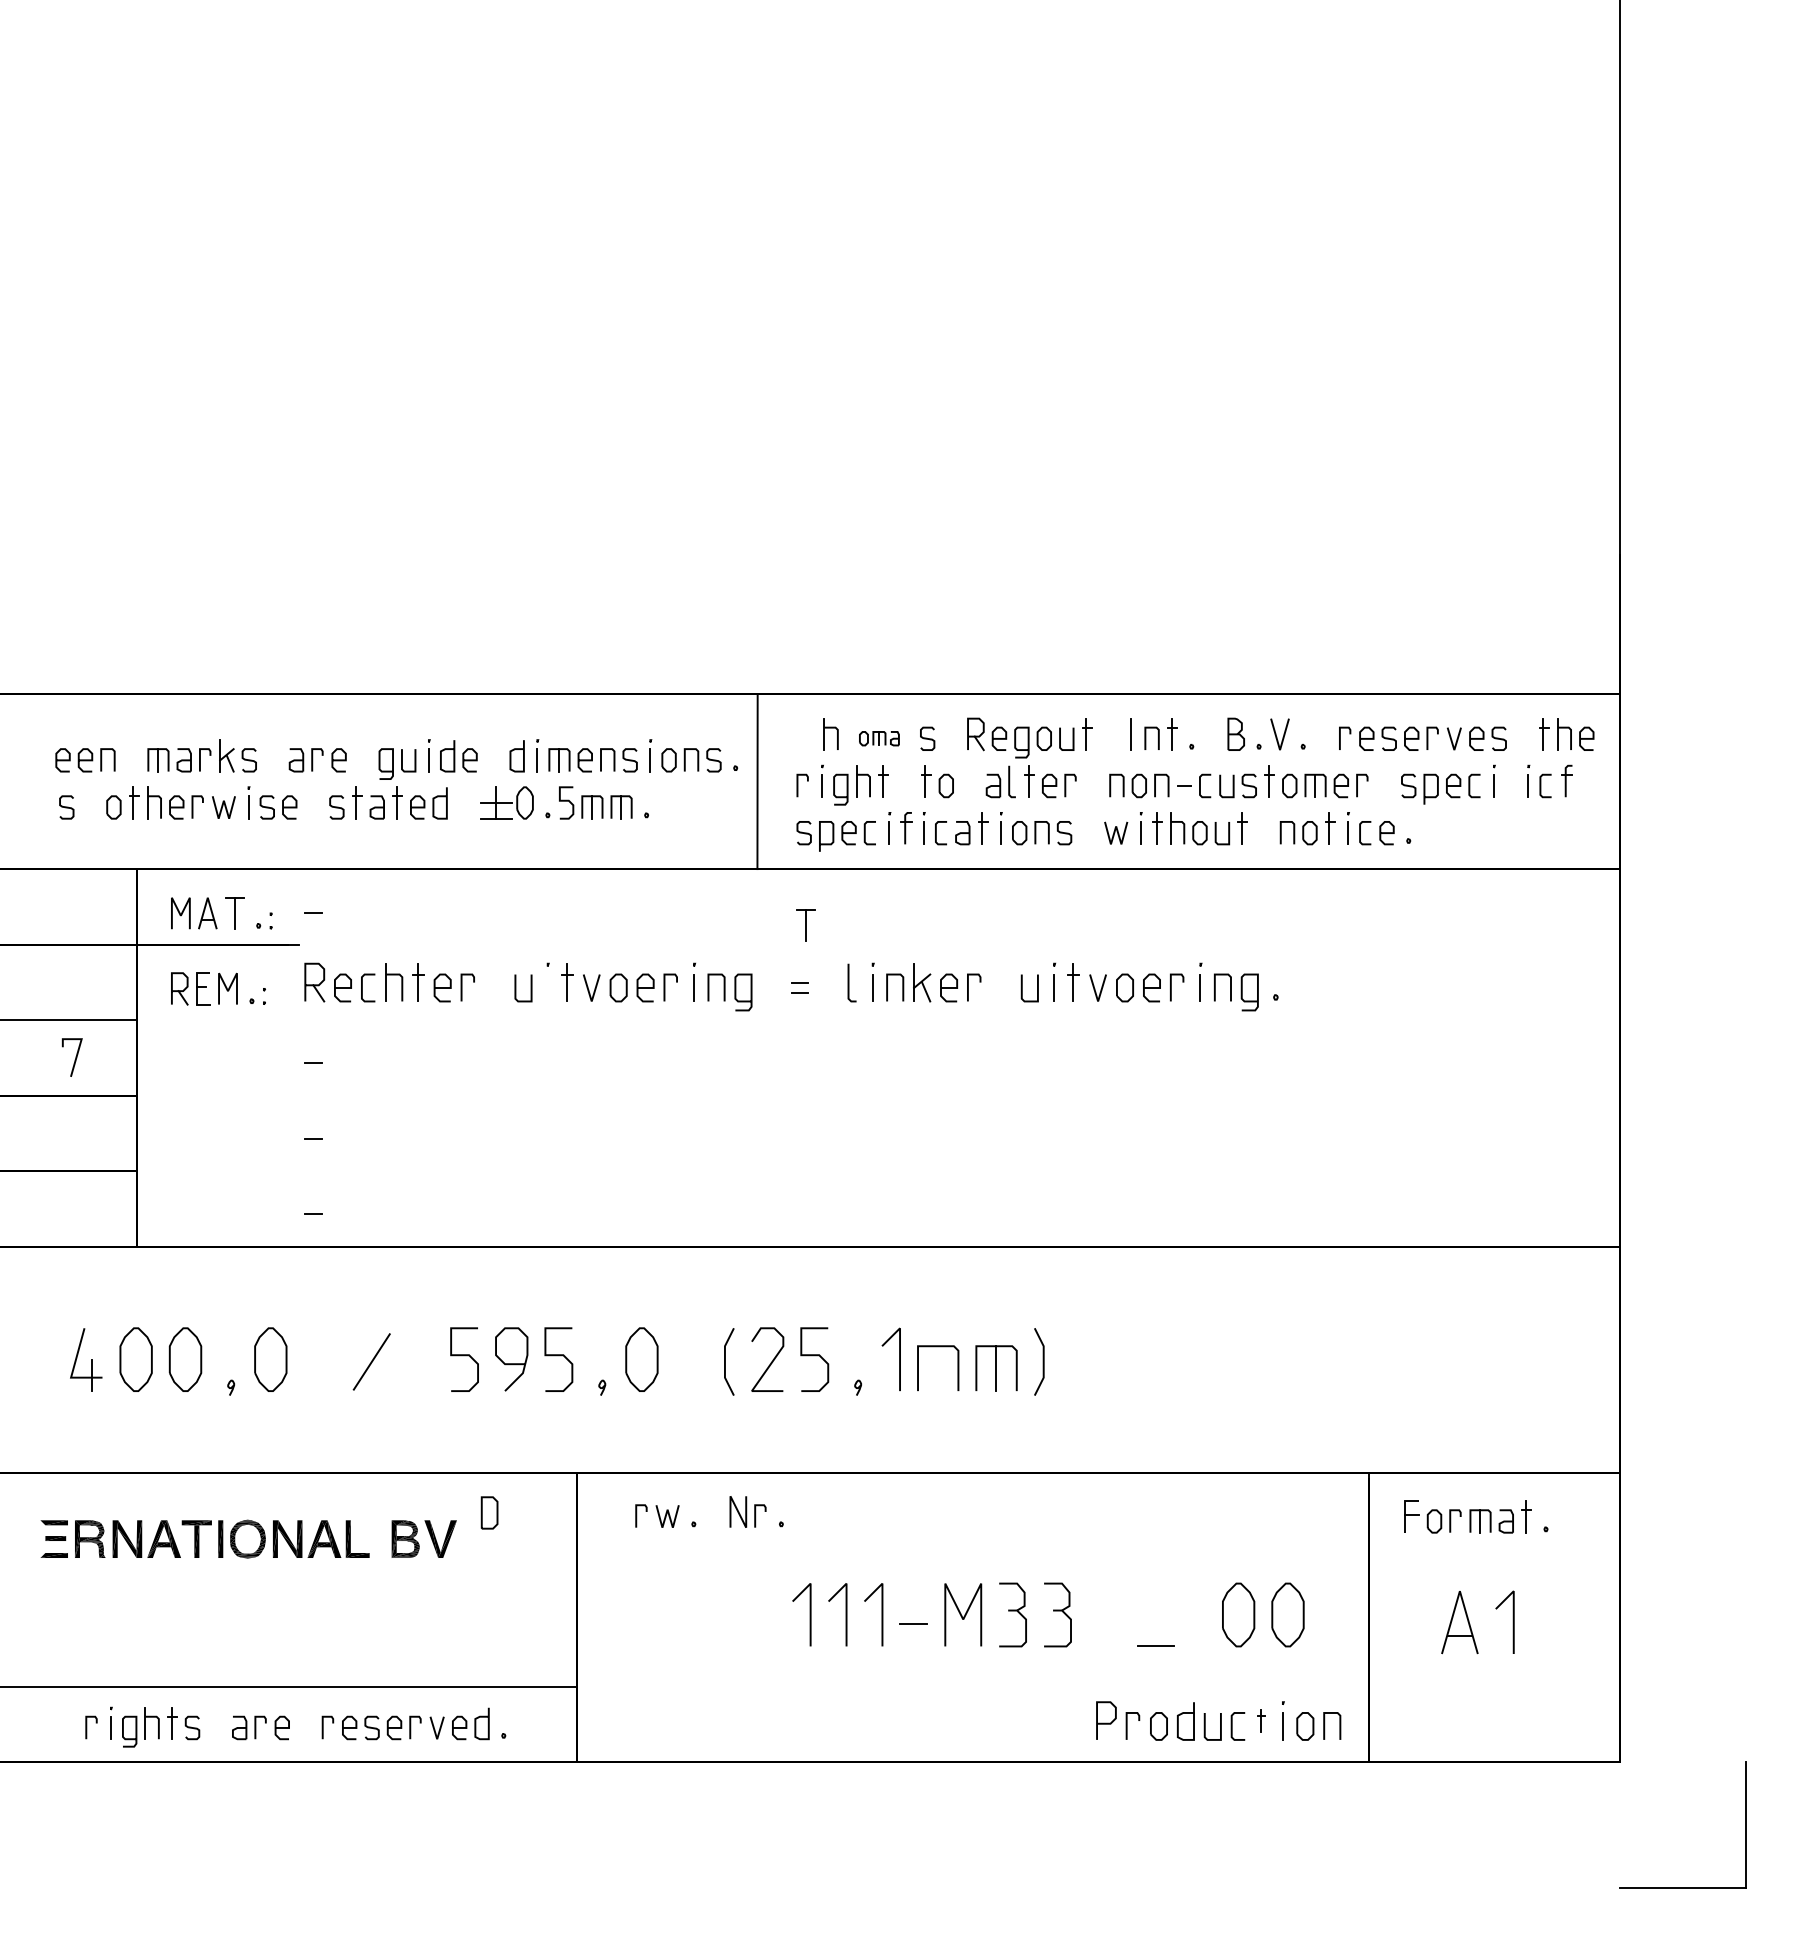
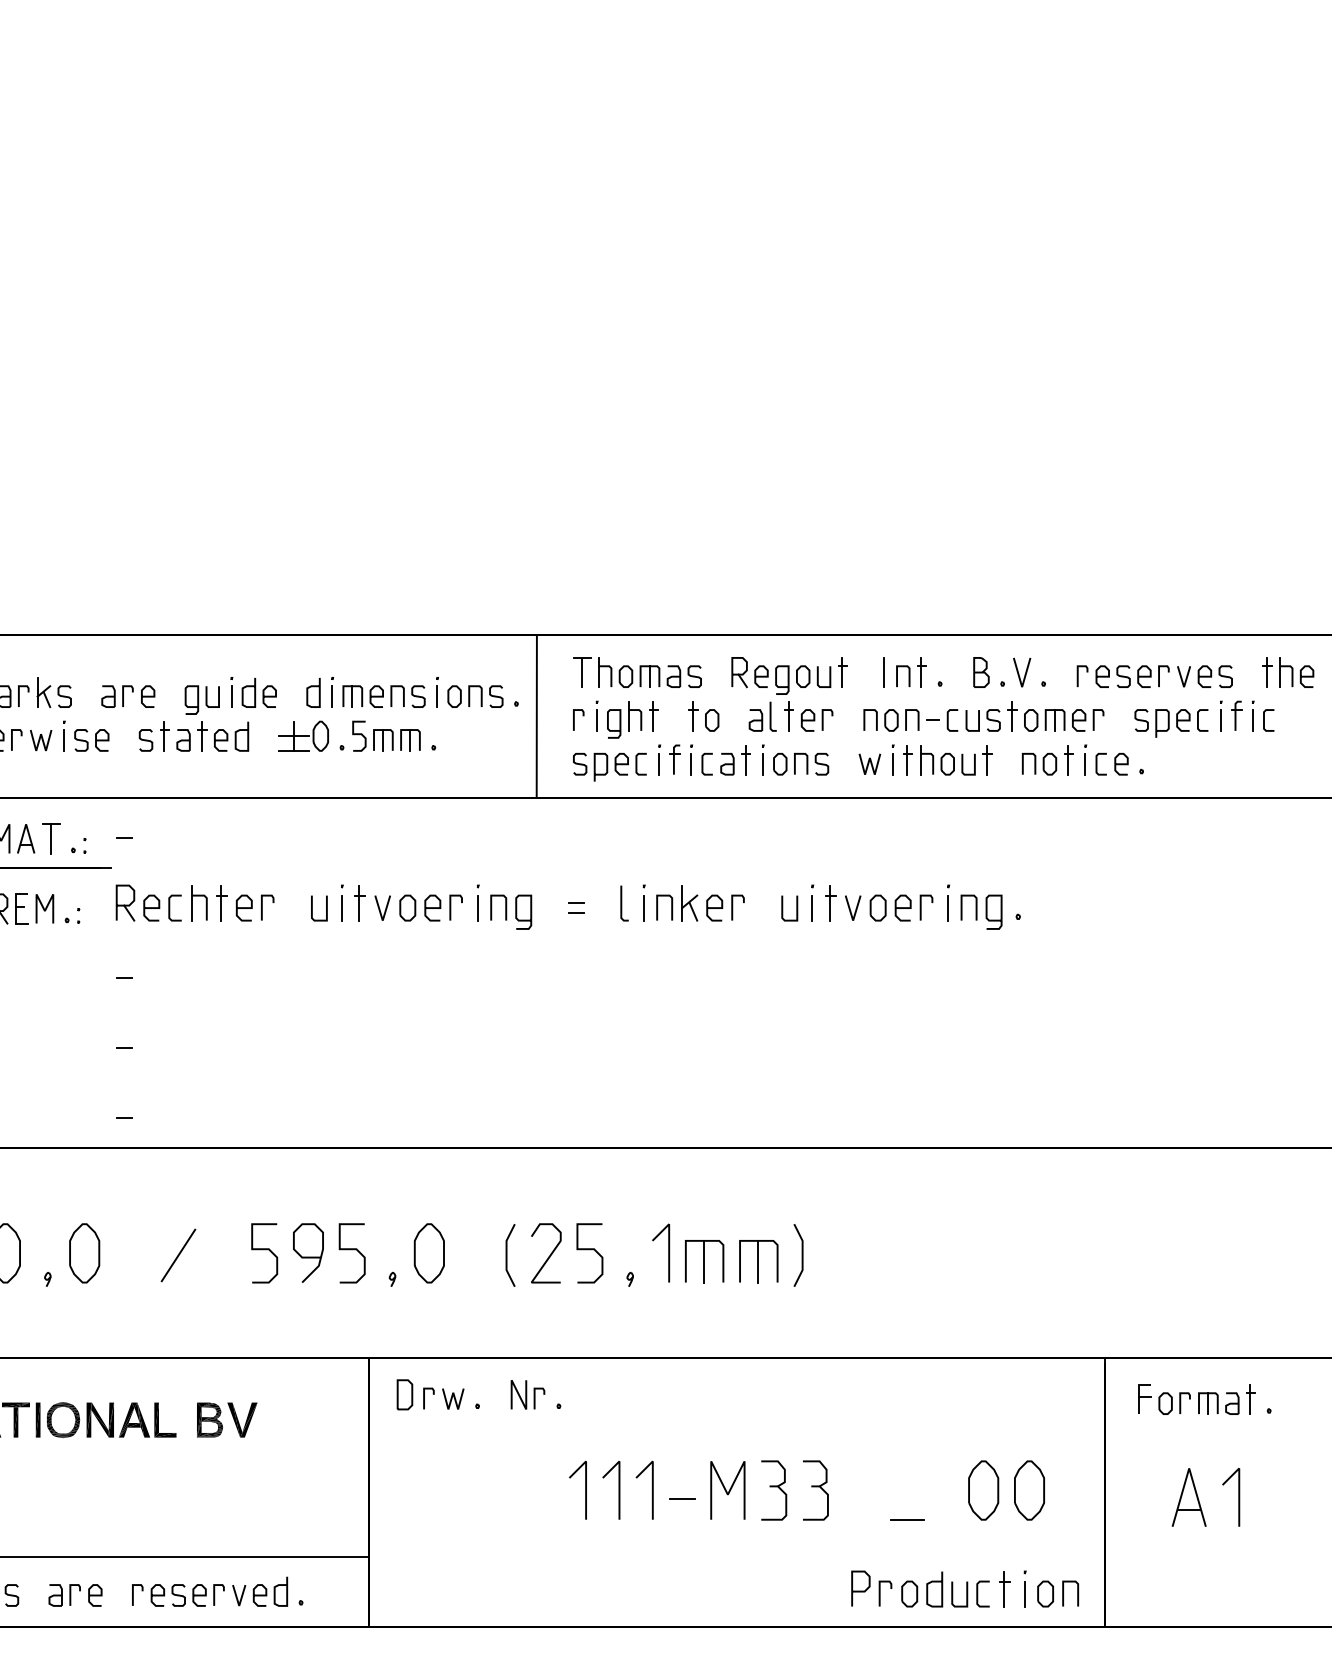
part: (879, 738) -> (650, 676), size x1.67
part: (1566, 780) -> (1236, 715), moved
part: (805, 925) -> (581, 672), moved
line: (547, 987) -> (341, 907), added
line: (937, 1368) -> (703, 1261), added
part: (489, 1512) -> (404, 1394), moved
part: (1261, 1720) -> (1004, 1588), size x1.67

